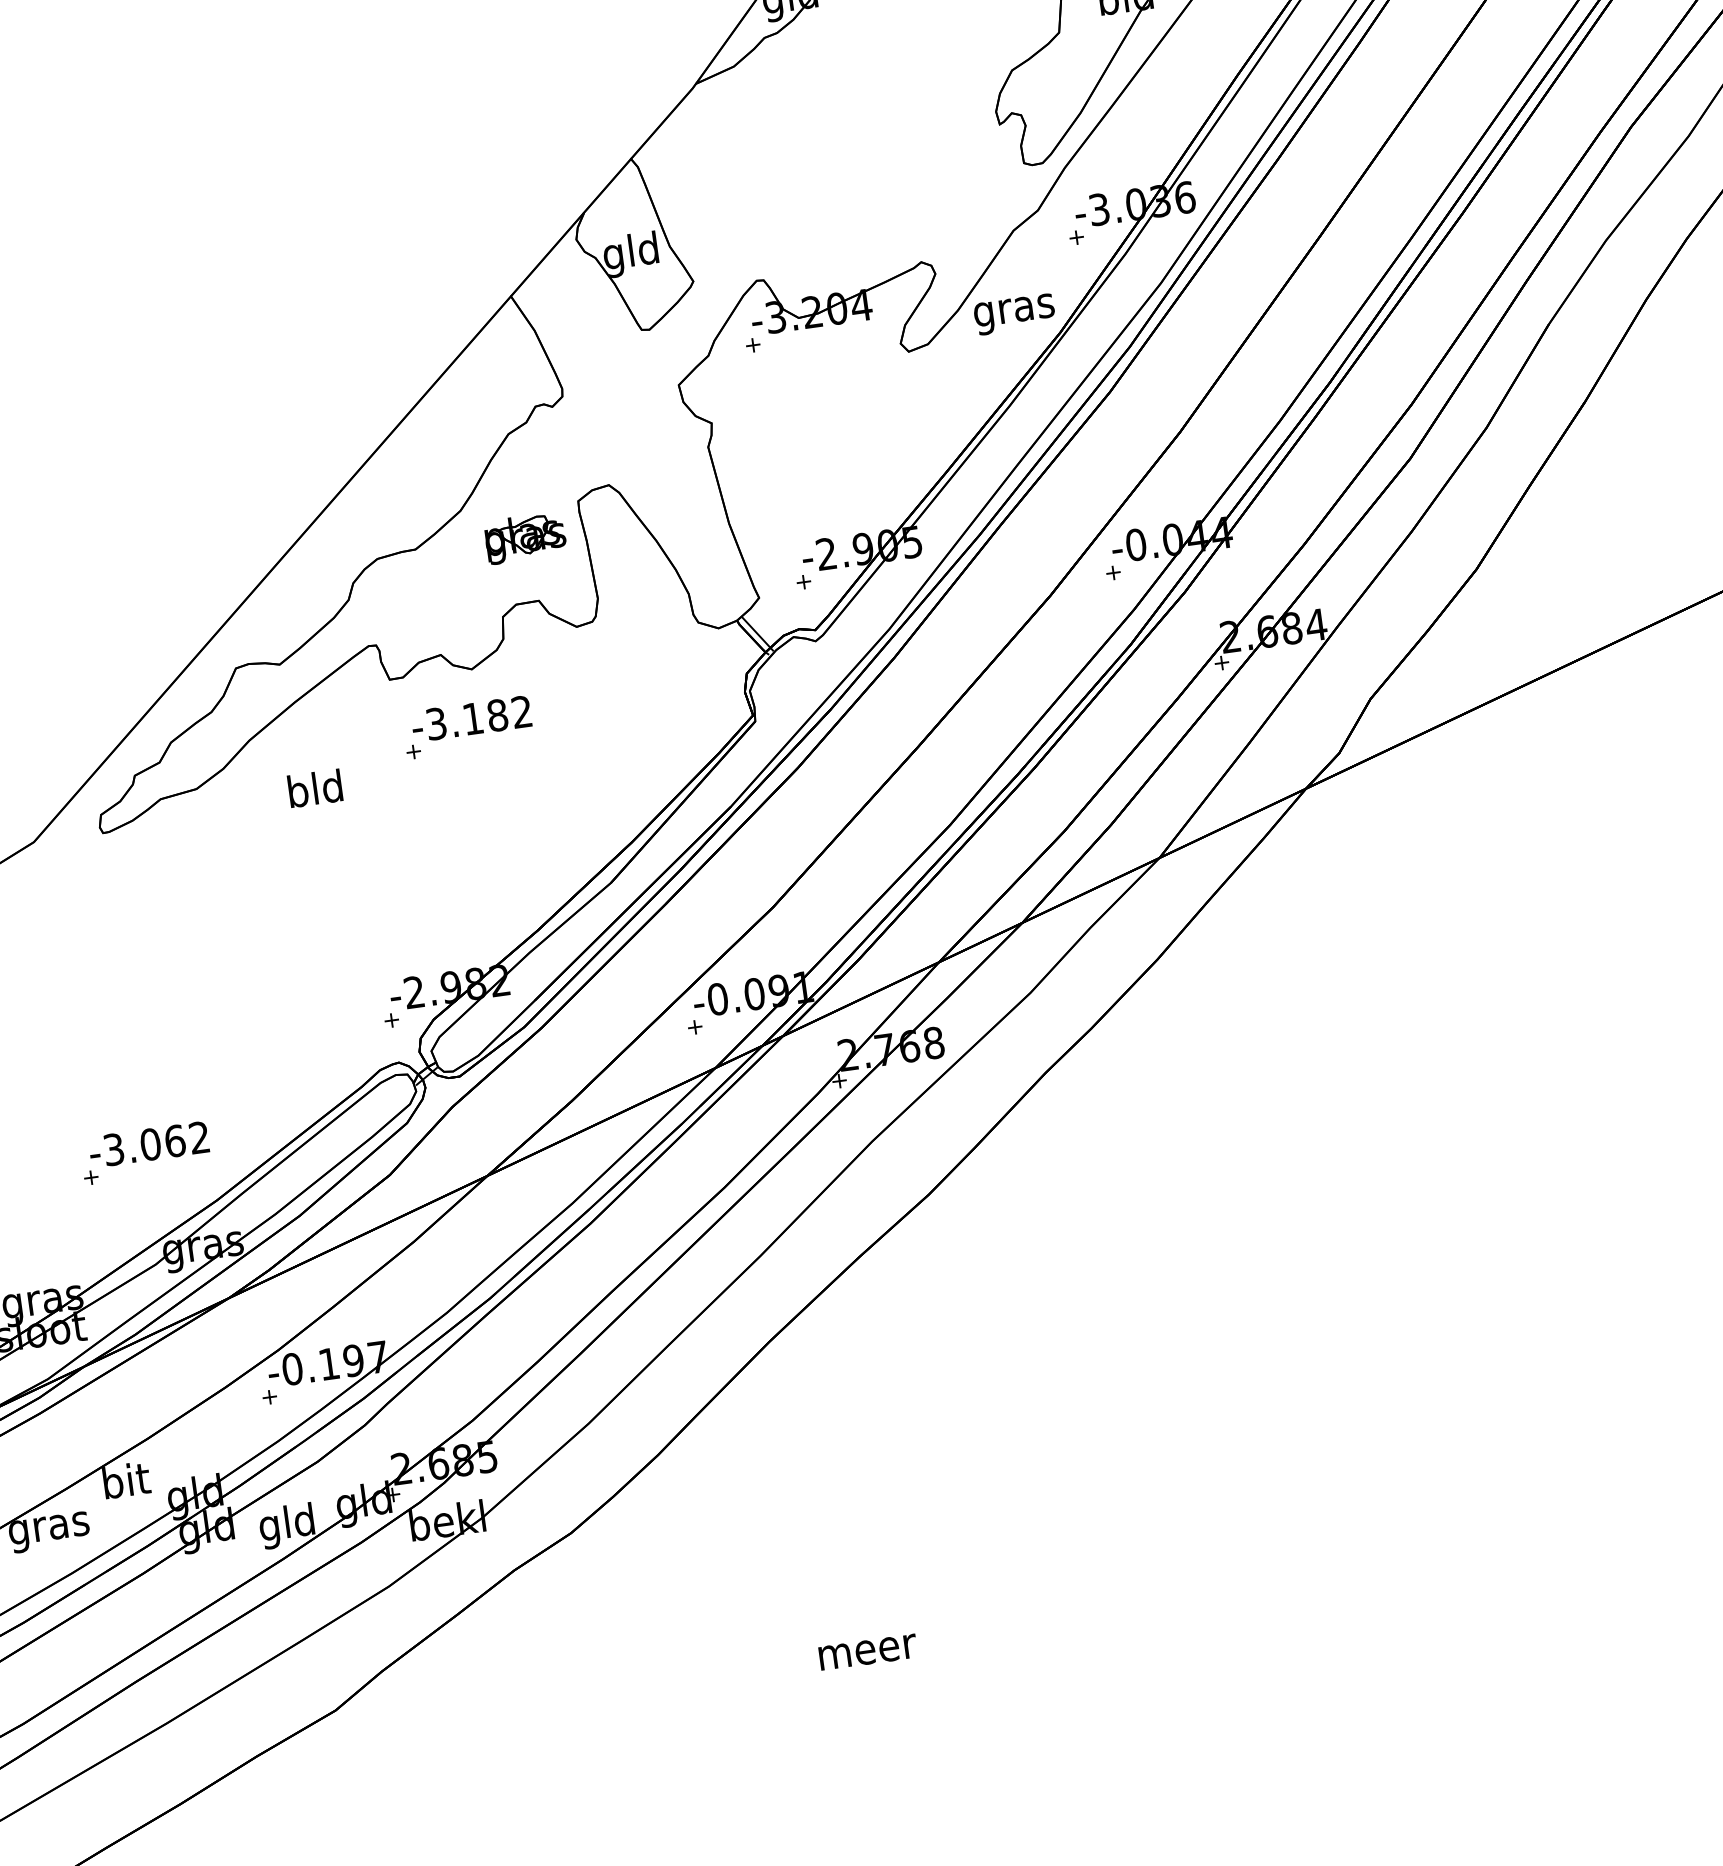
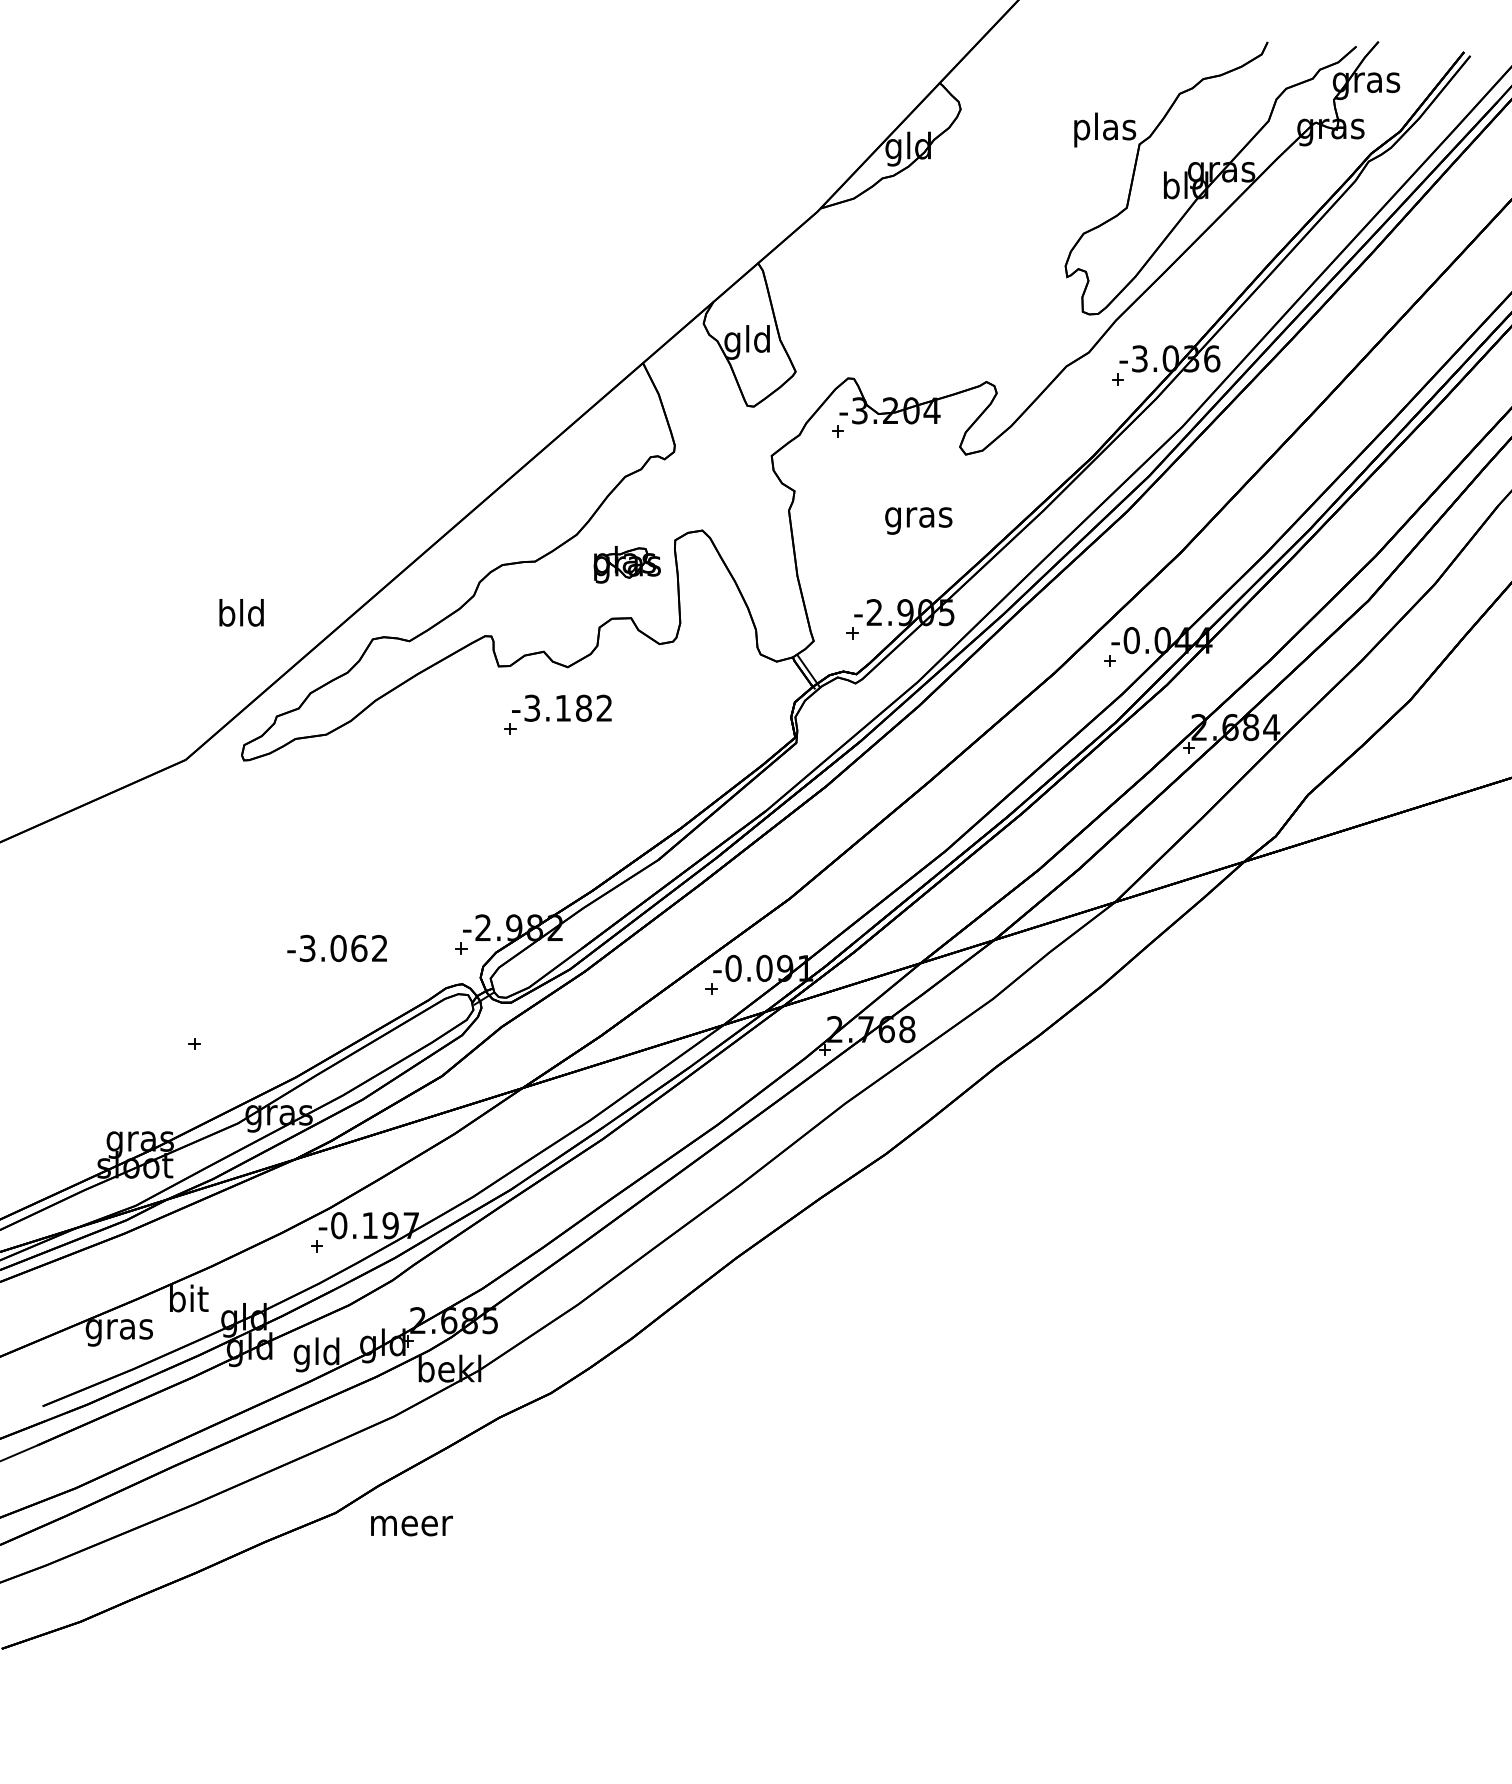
text: (1014, 313) -> (918, 520), moved
text: (315, 788) -> (241, 612), moved
text: (148, 1144) -> (336, 948), moved
text: (867, 1651) -> (411, 1525), moved

